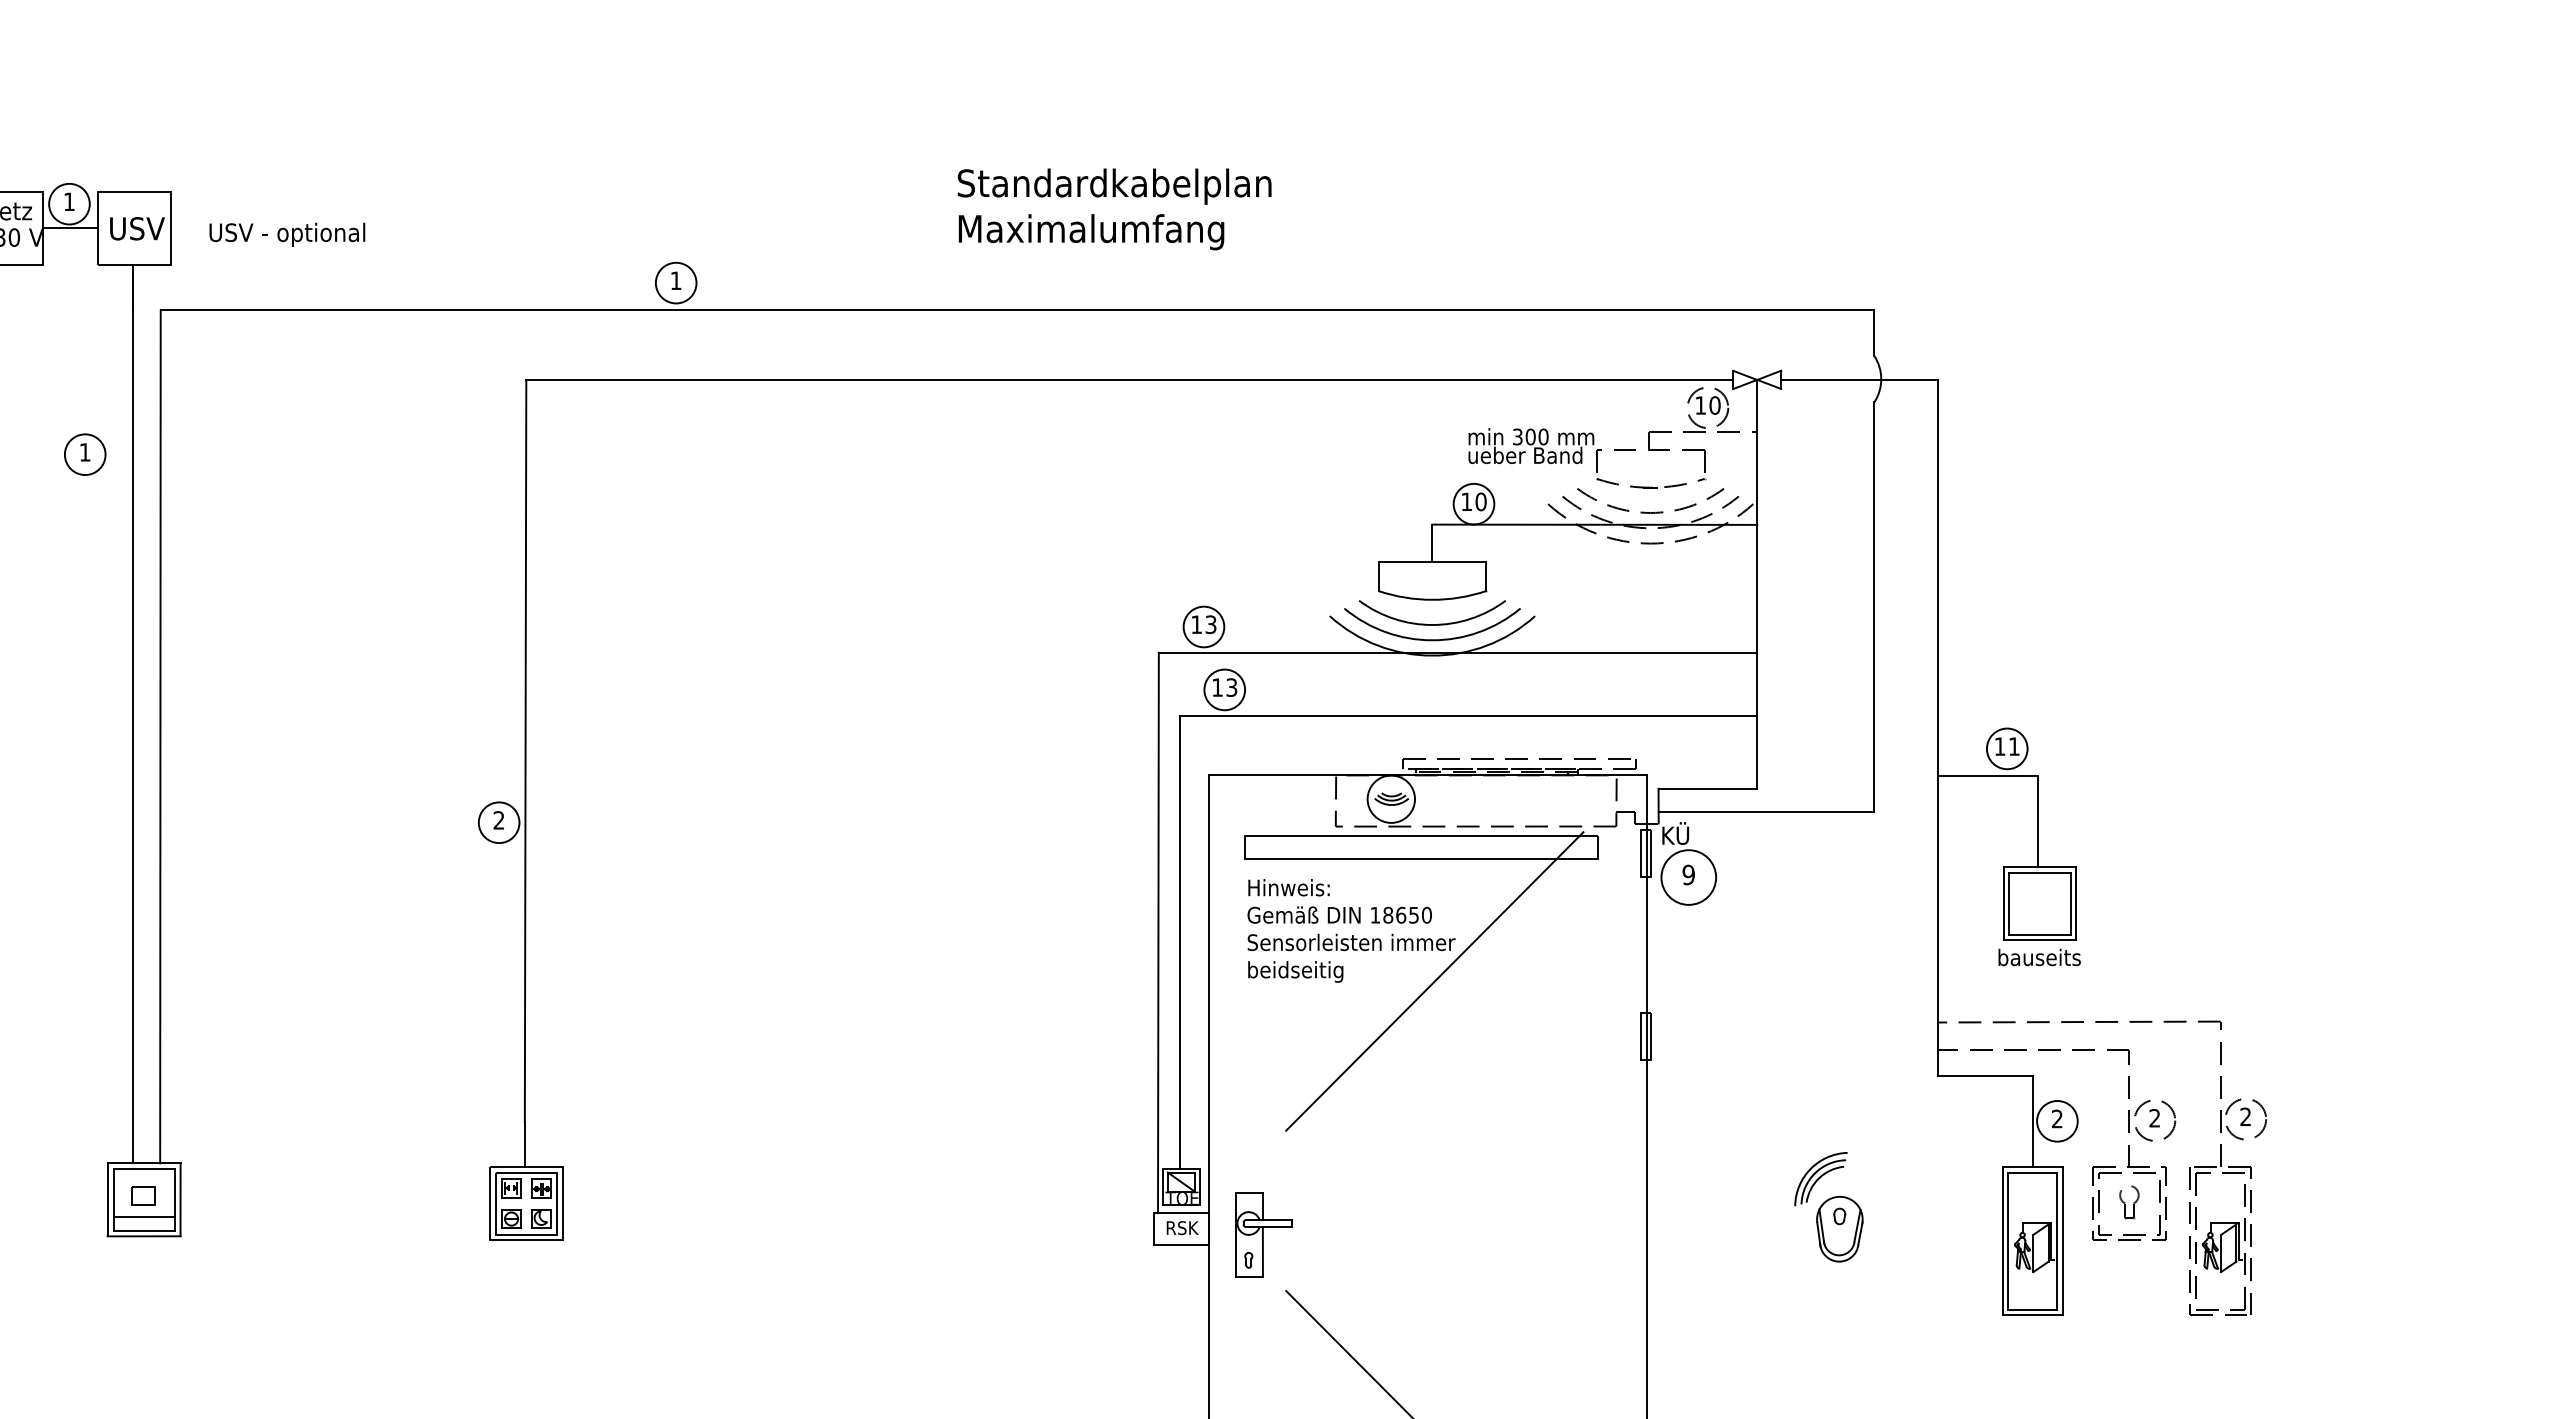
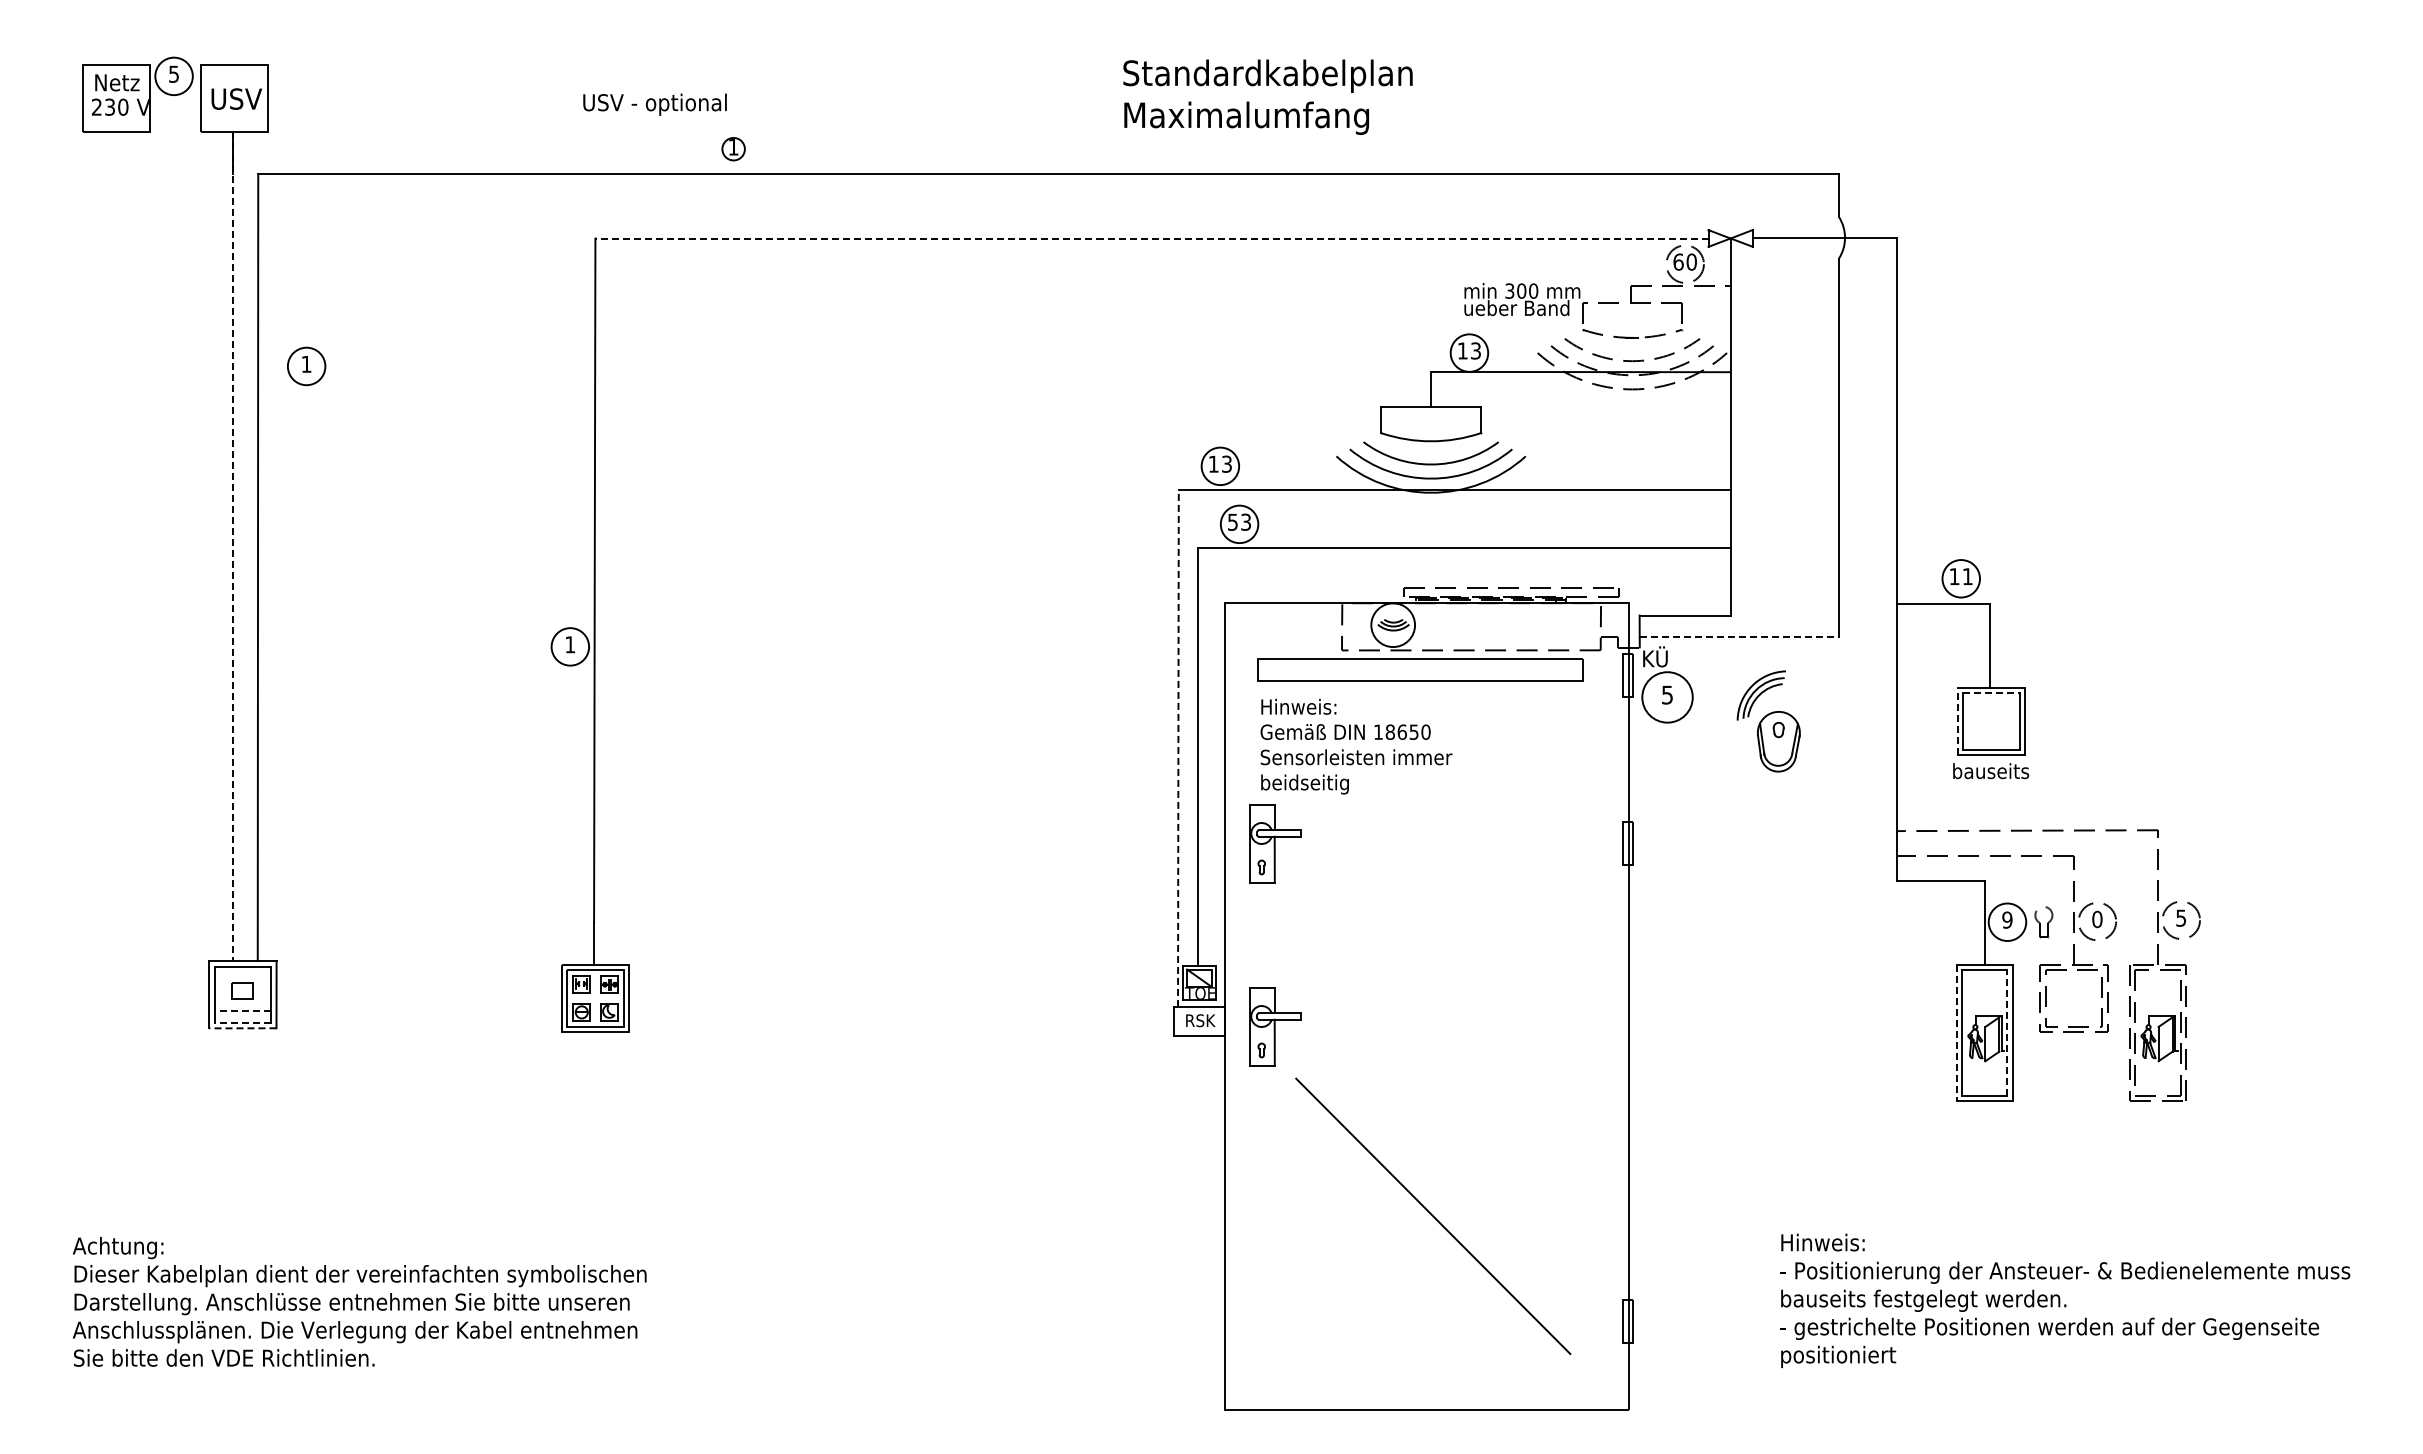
text: (68, 201) -> (173, 73), 1 -> 5
text: (1114, 208) -> (1267, 96), moved
line: (70, 228) -> (175, 98), removed
text: (286, 234) -> (654, 104), moved
circle: (676, 282) -> (733, 148), size x0.6
line: (1129, 379) -> (1151, 238), solid -> dashed
text: (1700, 404) -> (1678, 261), 10 -> 60
part: (85, 454) -> (306, 366), moved
text: (1480, 501) -> (1475, 350), 10 -> 13
text: (1217, 686) -> (1232, 521), 13 -> 53
line: (132, 714) -> (232, 547), solid -> dashed
line: (1766, 812) -> (1739, 637), solid -> dashed
text: (498, 820) -> (569, 644), 2 -> 1
line: (2040, 873) -> (1991, 693), solid -> dashed
text: (1688, 874) -> (1667, 694), 9 -> 5
line: (2003, 903) -> (1957, 721), solid -> dashed
line: (1158, 932) -> (1178, 748), solid -> dashed
line: (1435, 980) -> (1433, 792), removed
part: (1263, 1035) -> (1275, 843), added
text: (2245, 1116) -> (2180, 917), 2 -> 5
text: (2057, 1118) -> (2007, 919), 2 -> 9
text: (2155, 1118) -> (2097, 919), 2 -> 0
part: (2128, 1202) -> (2043, 922), moved
part: (1828, 1207) -> (1768, 721), moved
line: (143, 1217) -> (242, 1010), solid -> dashed
line: (143, 1230) -> (242, 1022), solid -> dashed
line: (143, 1236) -> (242, 1028), solid -> dashed
line: (2057, 1240) -> (2007, 1032), solid -> dashed
line: (2002, 1241) -> (1956, 1033), solid -> dashed

